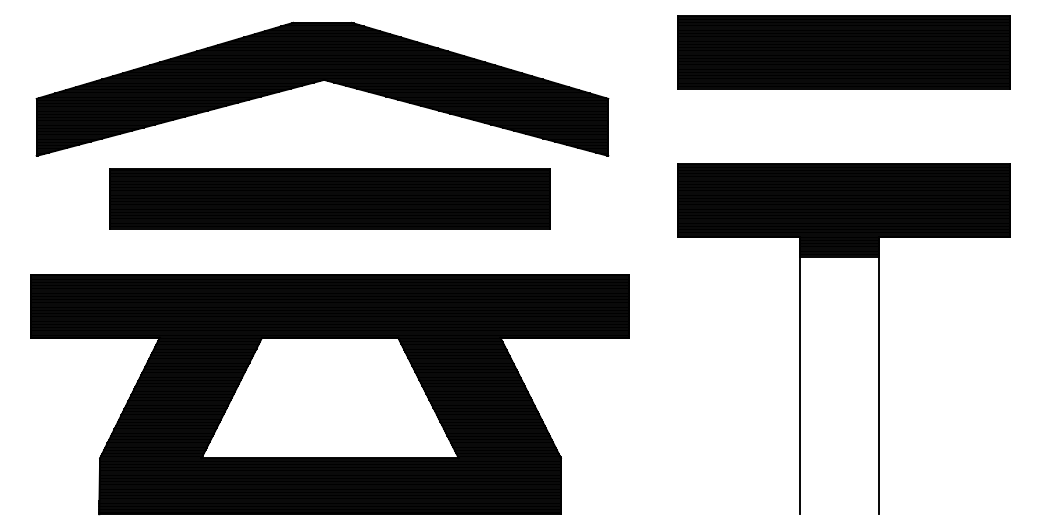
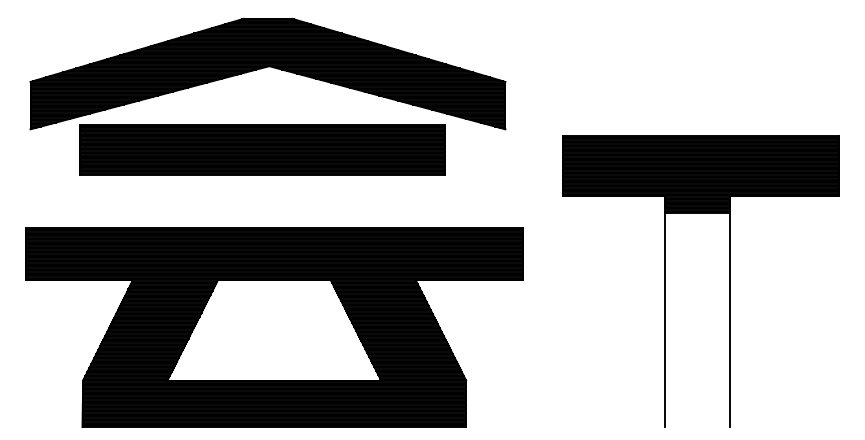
part: (843, 52) -> (700, 43), removed
part: (329, 198) -> (262, 149), moved

